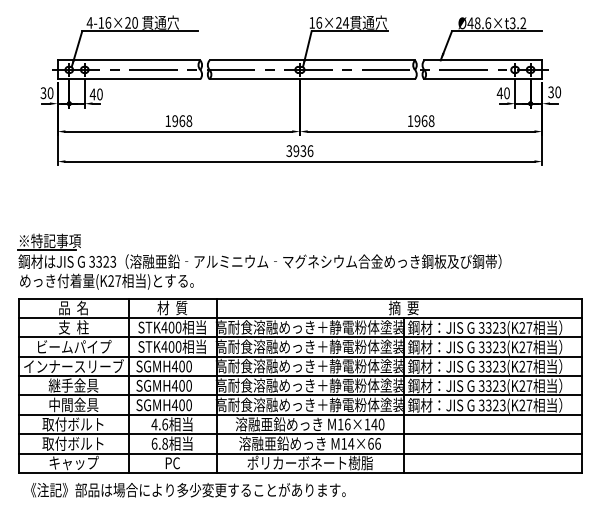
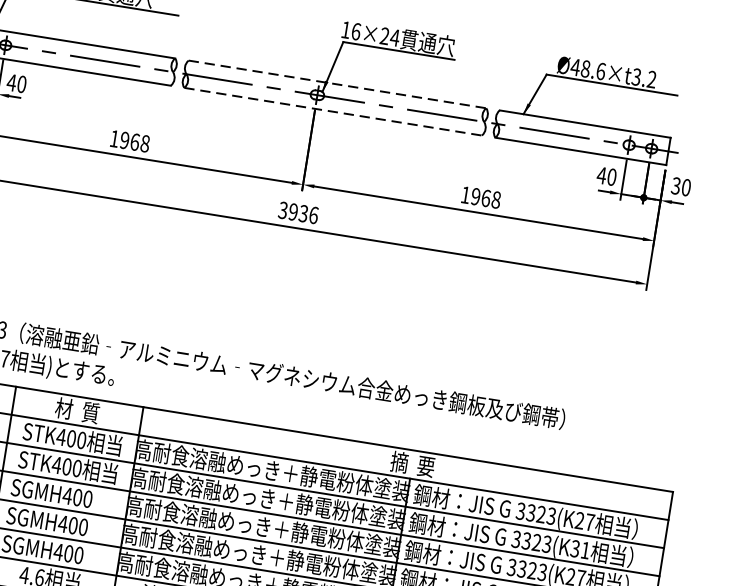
line: (312, 60) -> (337, 84), solid -> dashed
line: (312, 79) -> (333, 112), solid -> dashed
text: (525, 347) -> (579, 549), 3323(K27 -> 3323(K31

